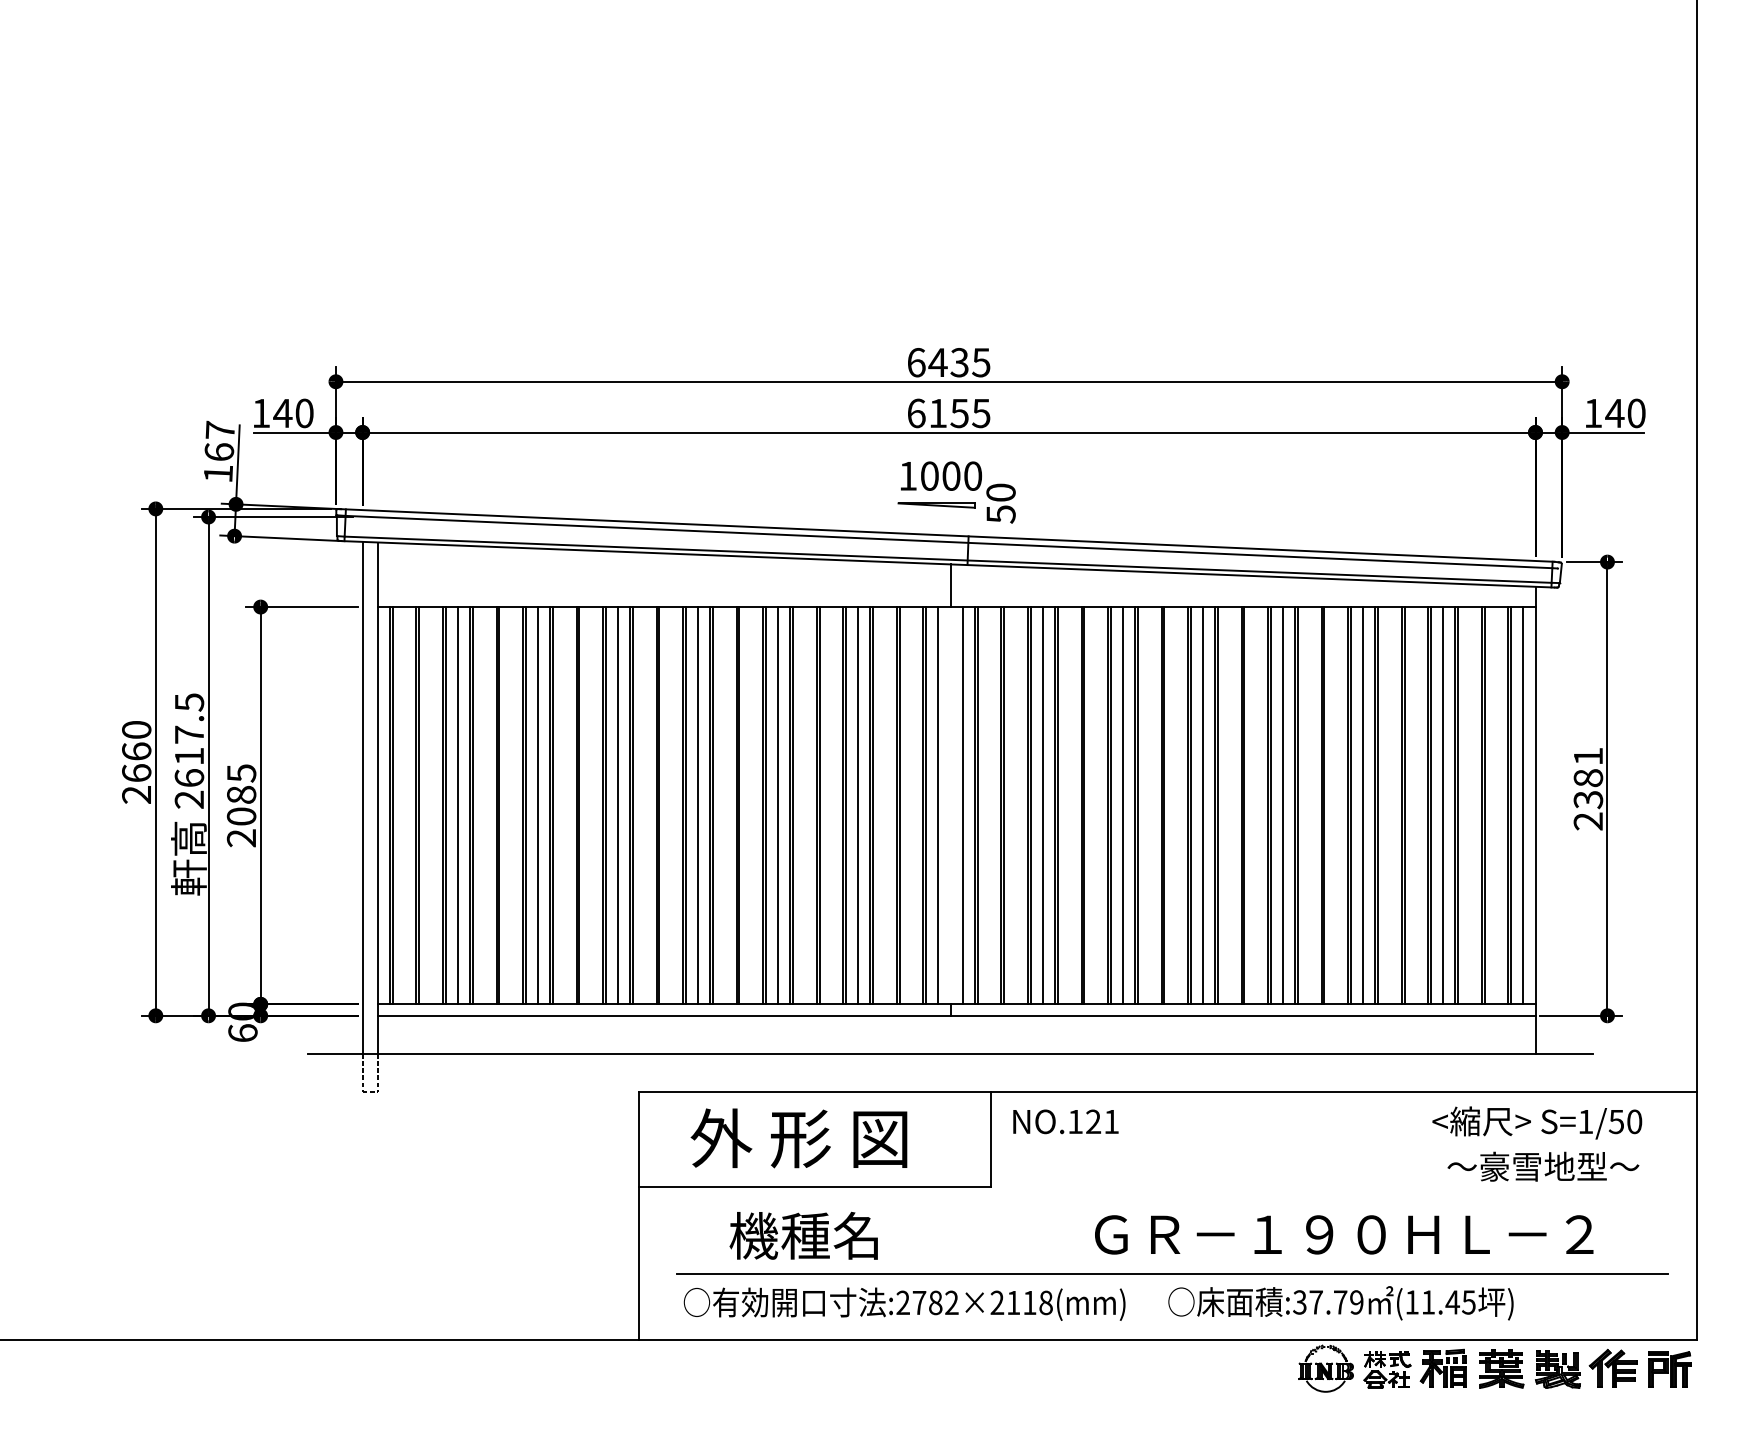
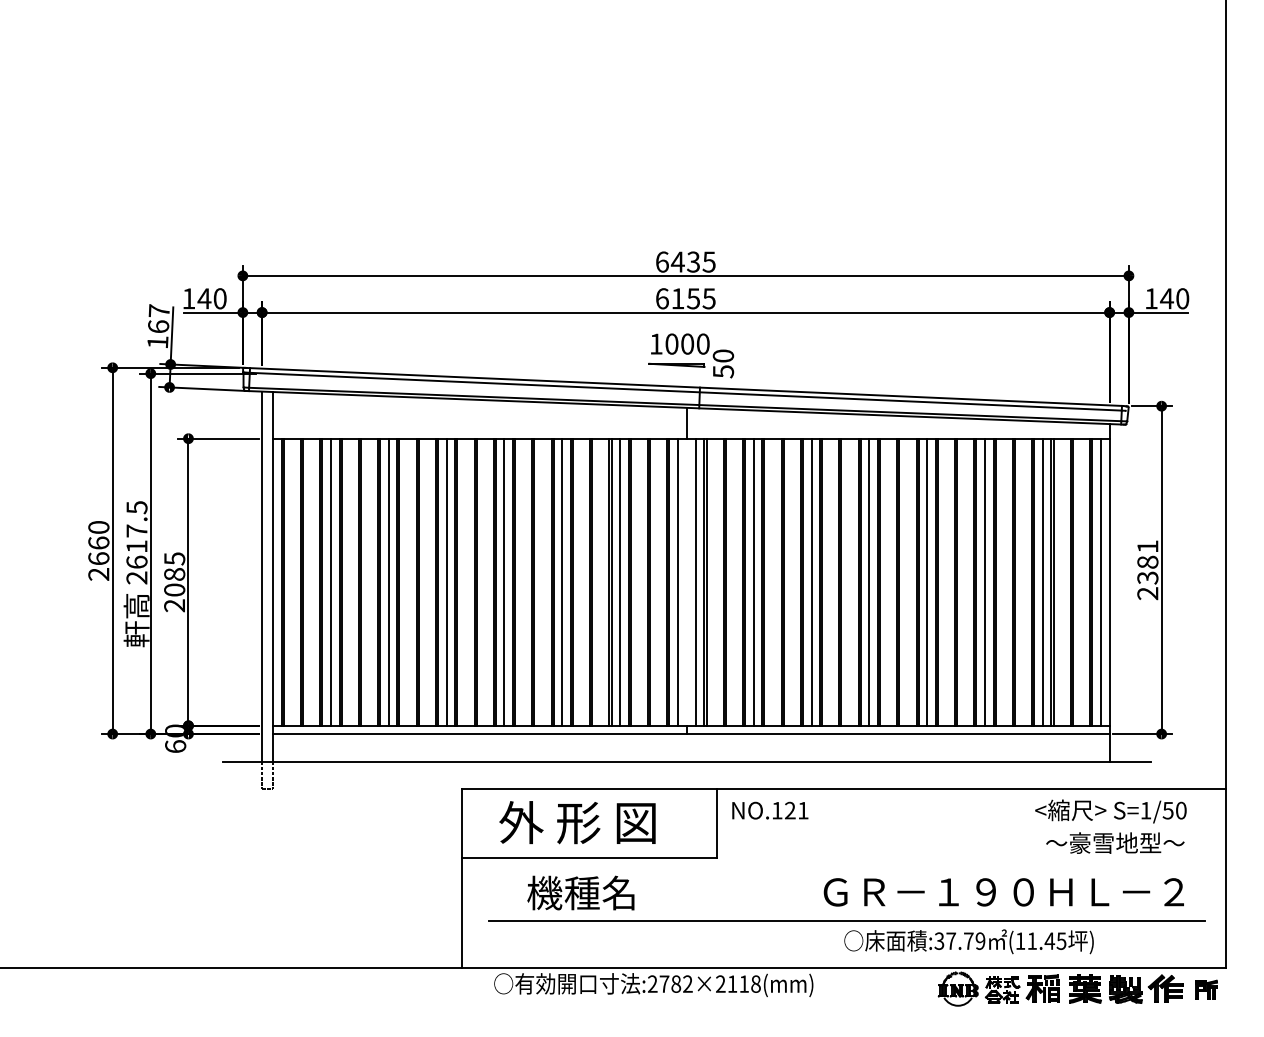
text: (1344, 1234) -> (1004, 892), moved
text: (904, 1303) -> (653, 984), moved
part: (1669, 1369) -> (1206, 989), size x0.7

